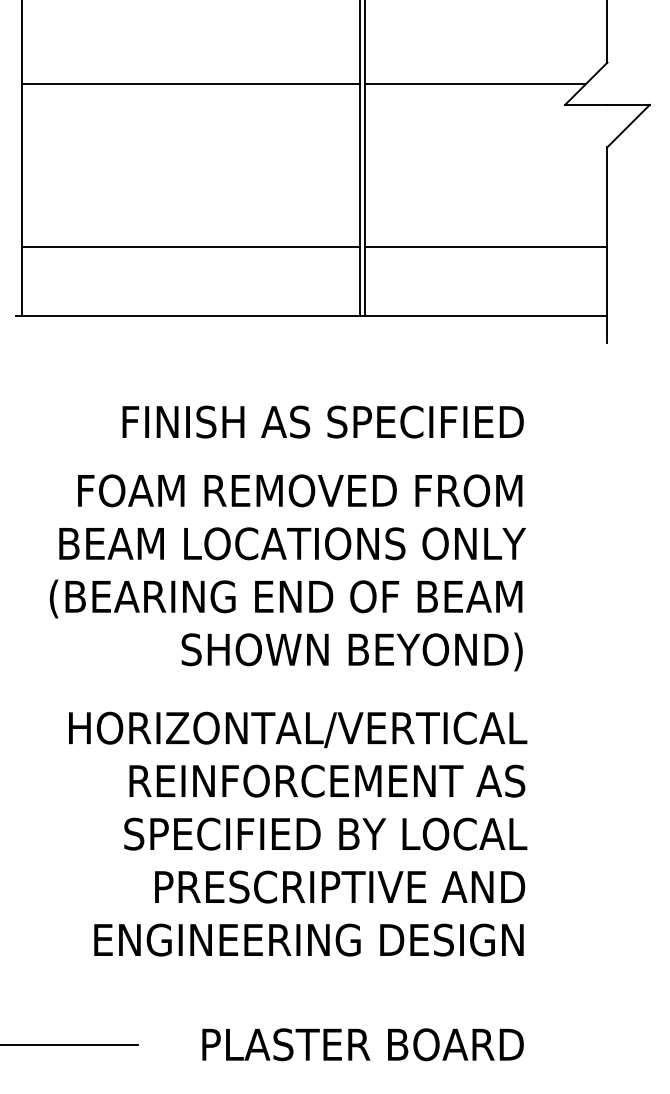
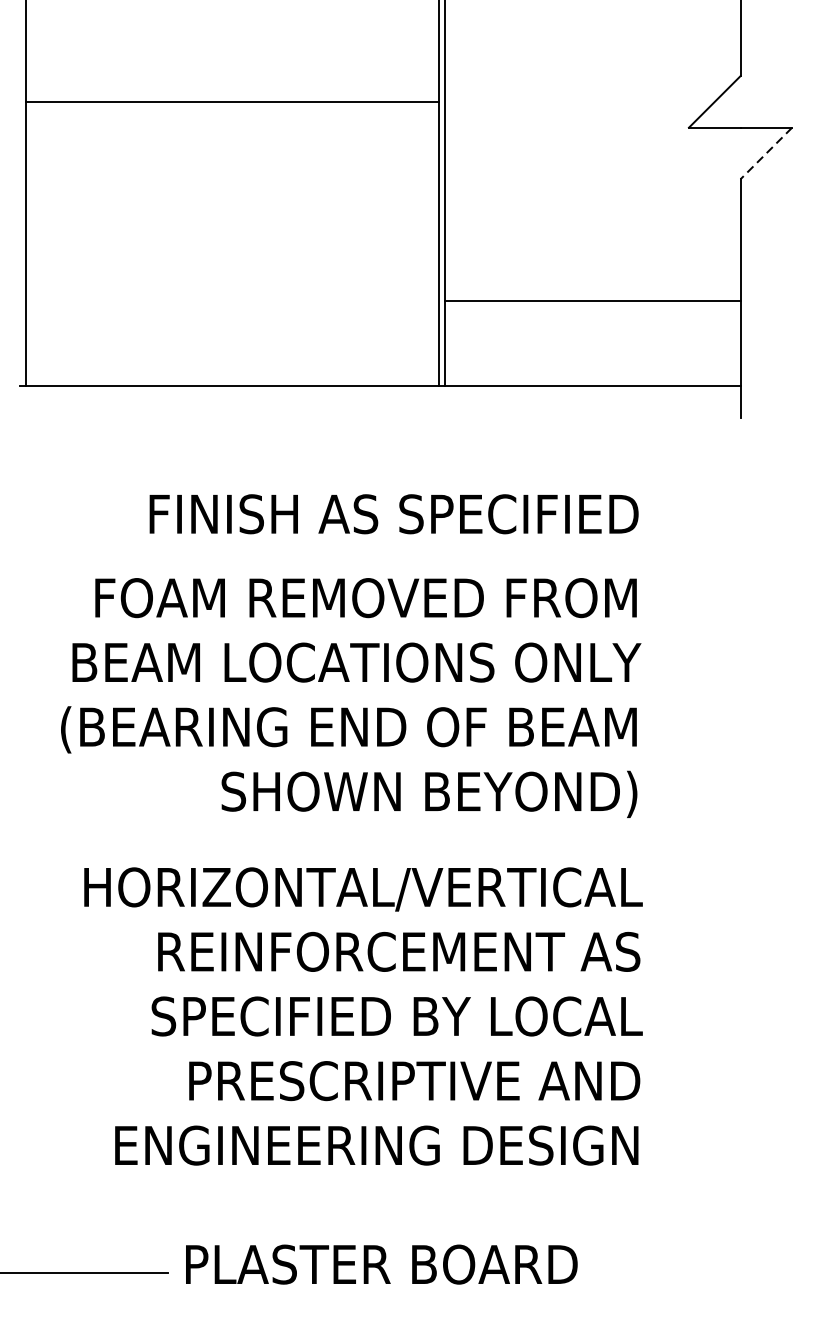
line: (475, 83) -> (579, 101), removed
line: (628, 126) -> (766, 153), solid -> dashed
line: (190, 247) -> (232, 301), removed
text: (362, 1044) -> (381, 1264), moved

